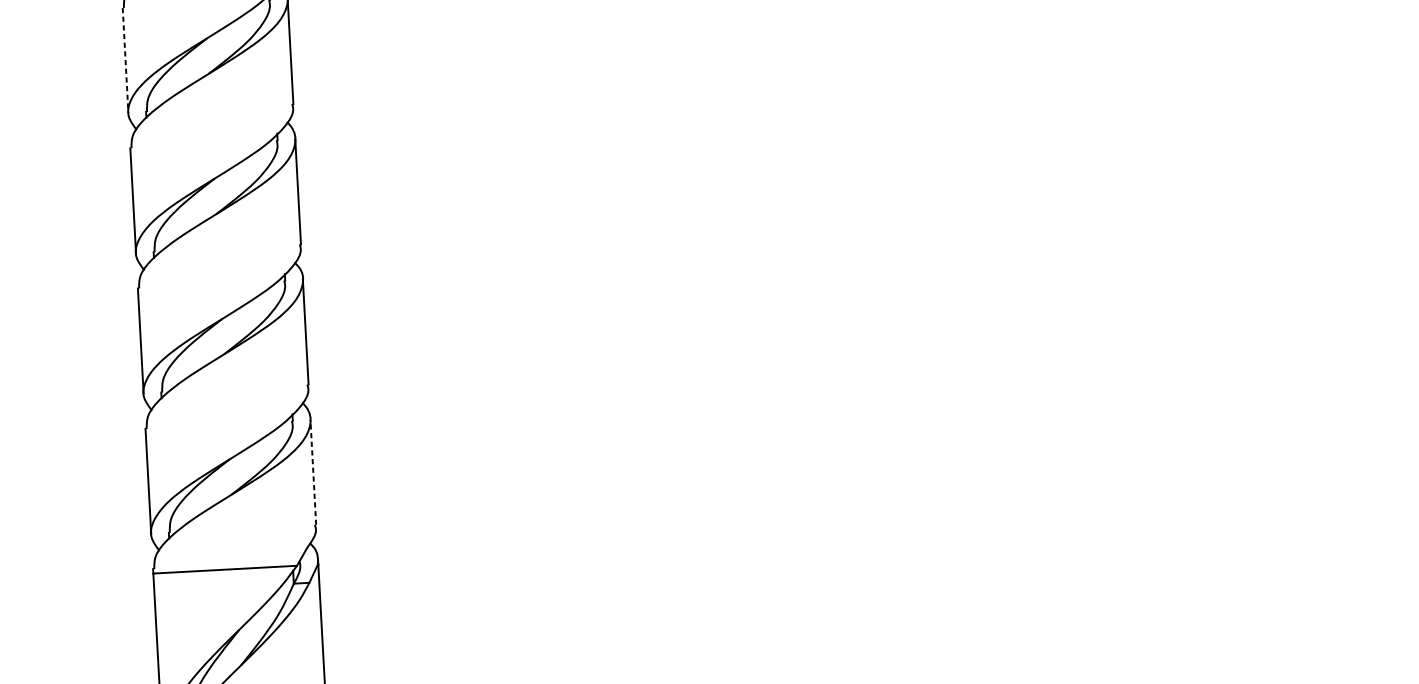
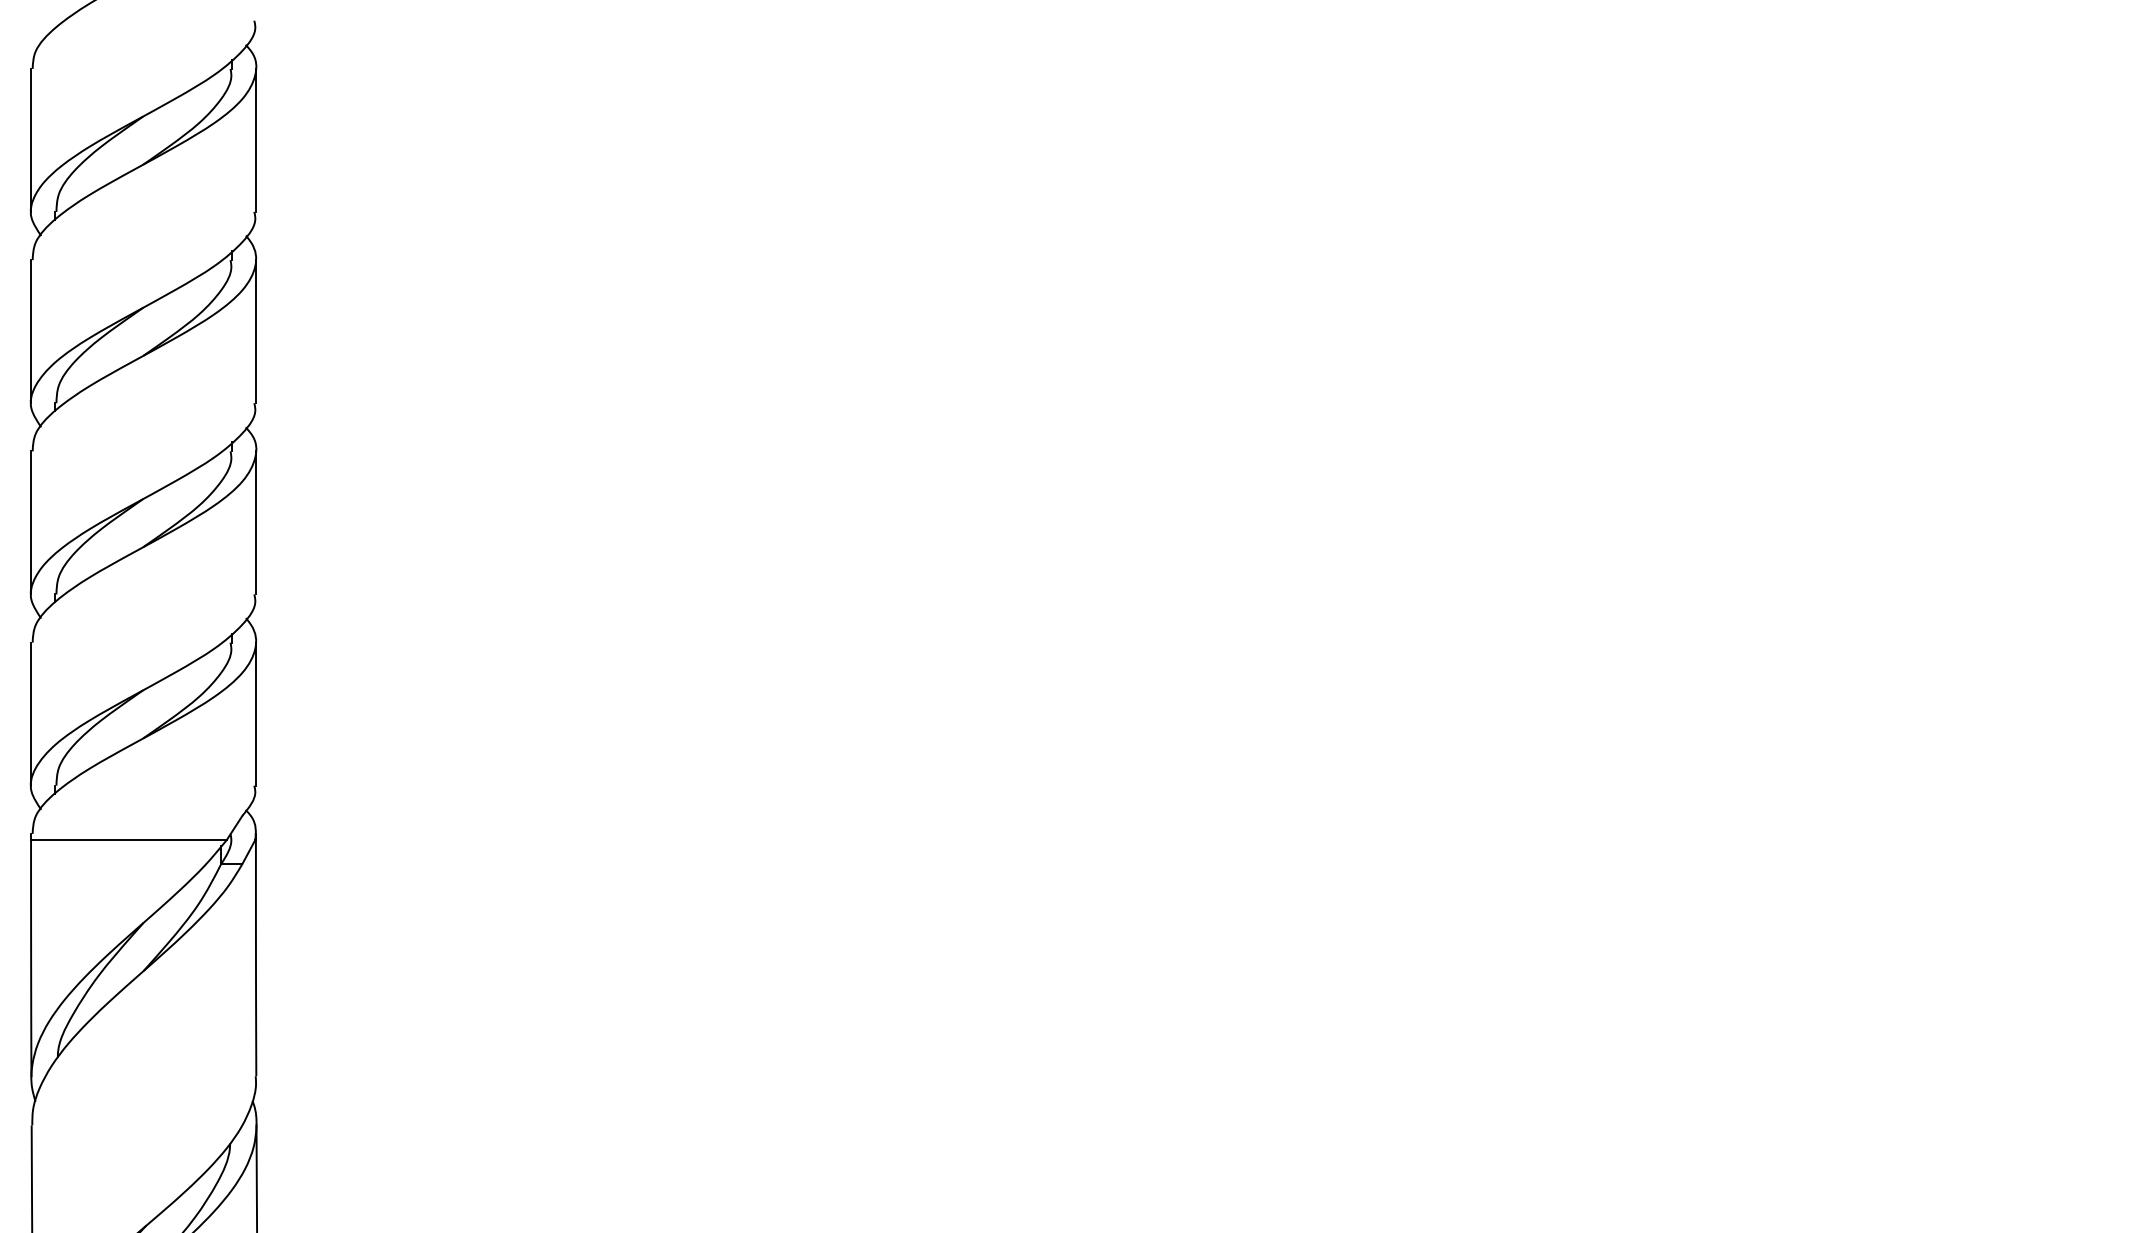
line: (125, 60) -> (31, 140), dashed -> solid
line: (313, 472) -> (255, 714), dashed -> solid

